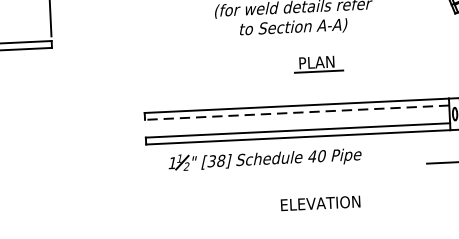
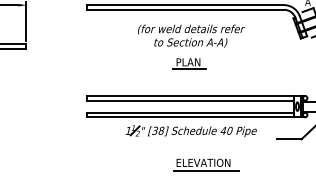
part: (318, 64) -> (189, 63), moved
line: (297, 112) -> (190, 100), dashed -> solid
part: (263, 159) -> (190, 131), moved
line: (325, 214) -> (206, 170), added

